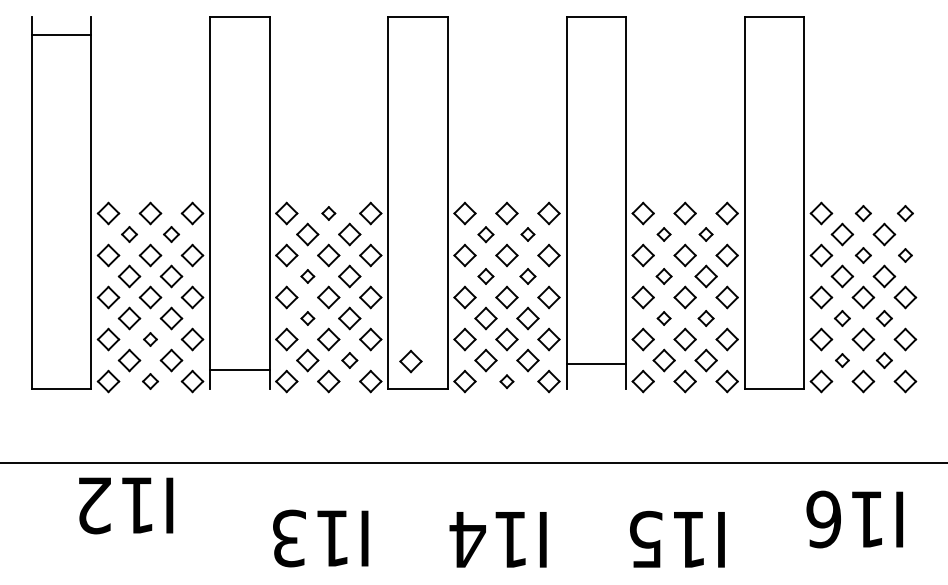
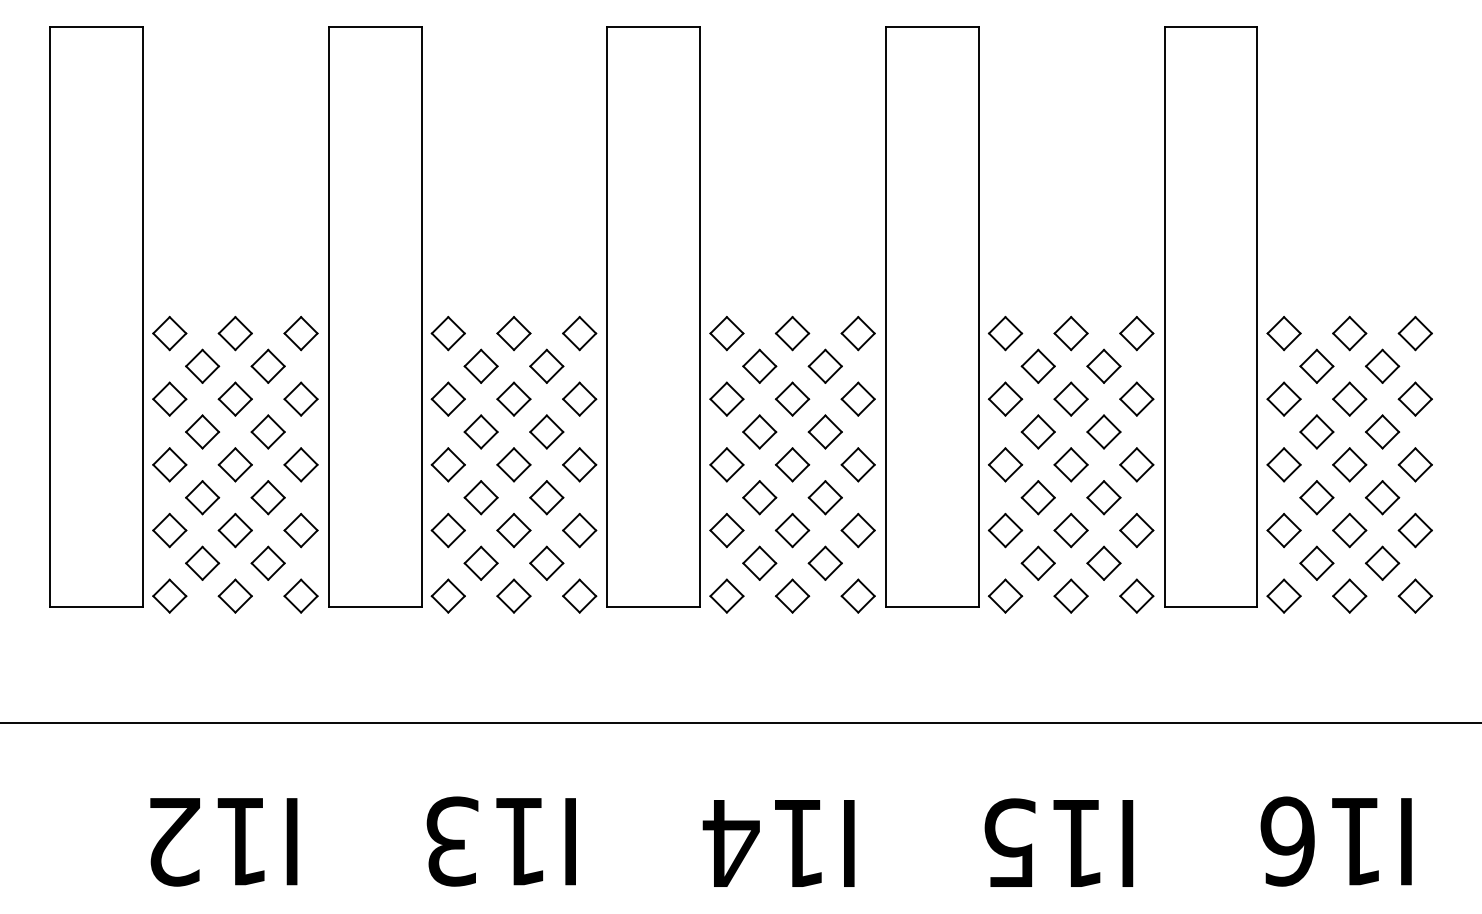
line: (61, 35) -> (96, 27), moved
part: (328, 213) -> (513, 333), size x1.67
part: (863, 213) -> (1349, 333), size x1.43
part: (905, 213) -> (1415, 333), size x1.43
part: (129, 234) -> (202, 366), size x1.43
part: (171, 234) -> (268, 366), size x1.43
part: (485, 234) -> (758, 366), size x1.43
part: (527, 234) -> (824, 366), size x1.67
part: (663, 234) -> (1037, 366), size x1.67
part: (705, 234) -> (1102, 366), size x1.67
part: (863, 255) -> (1349, 399), size x1.43
part: (905, 255) -> (1415, 399), size x1.67
part: (307, 276) -> (480, 431), size x1.67
part: (485, 276) -> (758, 431), size x1.43
part: (527, 276) -> (824, 431), size x1.43
part: (663, 276) -> (1037, 431), size x1.43
part: (307, 318) -> (480, 497), size x1.67
part: (663, 318) -> (1037, 497), size x1.67
part: (705, 318) -> (1102, 497), size x1.43
part: (842, 318) -> (1317, 497), size x1.43
part: (884, 318) -> (1382, 497), size x1.43
part: (150, 339) -> (235, 530), size x1.67
part: (349, 360) -> (546, 563), size x1.43
part: (842, 360) -> (1317, 563), size x1.67
part: (884, 360) -> (1382, 563), size x1.43
part: (410, 361) -> (641, 564), removed
line: (596, 363) -> (932, 607), moved
line: (239, 369) -> (374, 607), moved
part: (150, 381) -> (235, 596), size x1.43
part: (506, 381) -> (791, 596), size x1.67
text: (126, 505) -> (224, 841), moved
text: (854, 519) -> (1335, 841), moved

